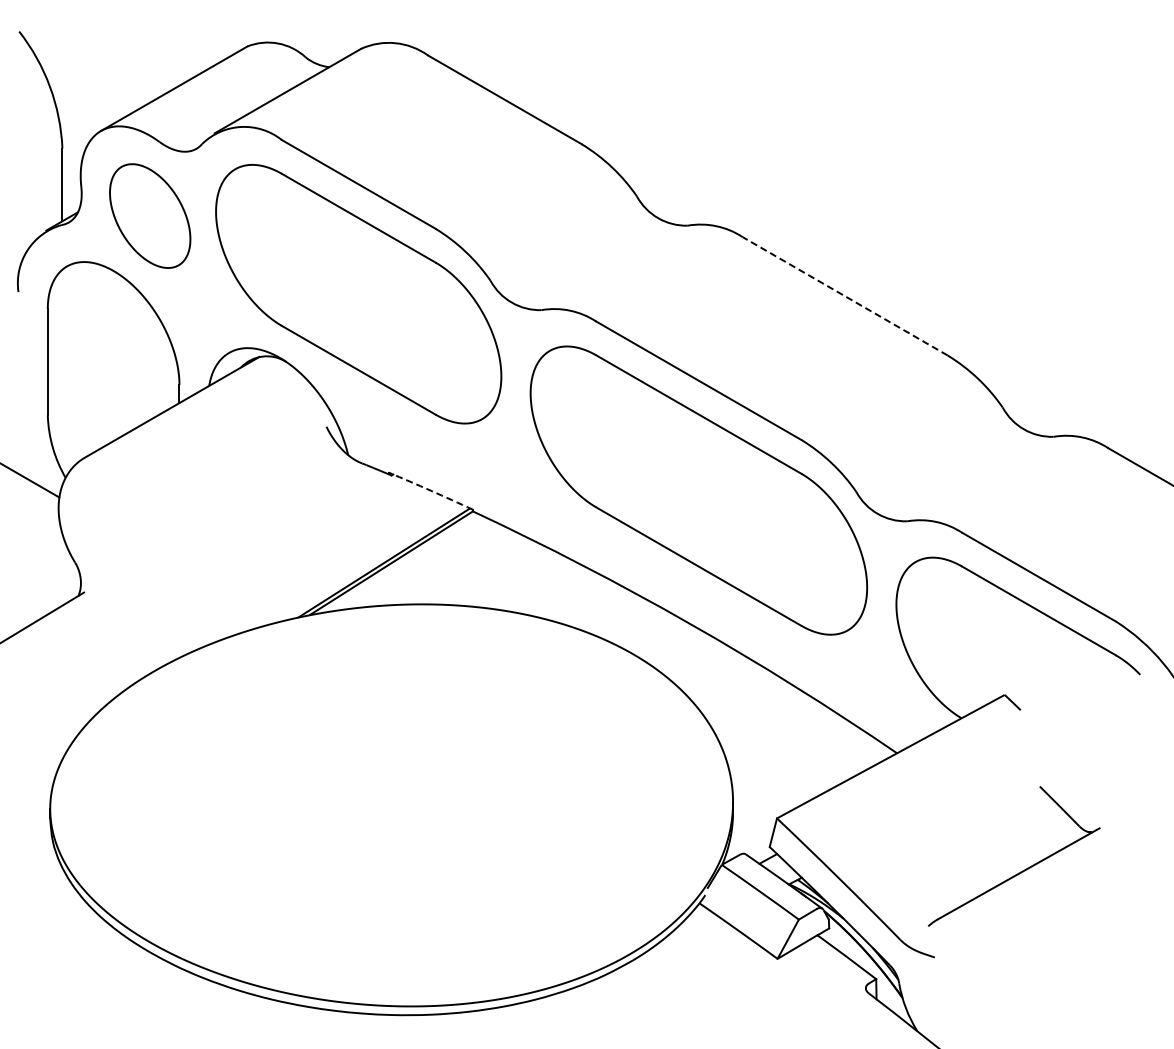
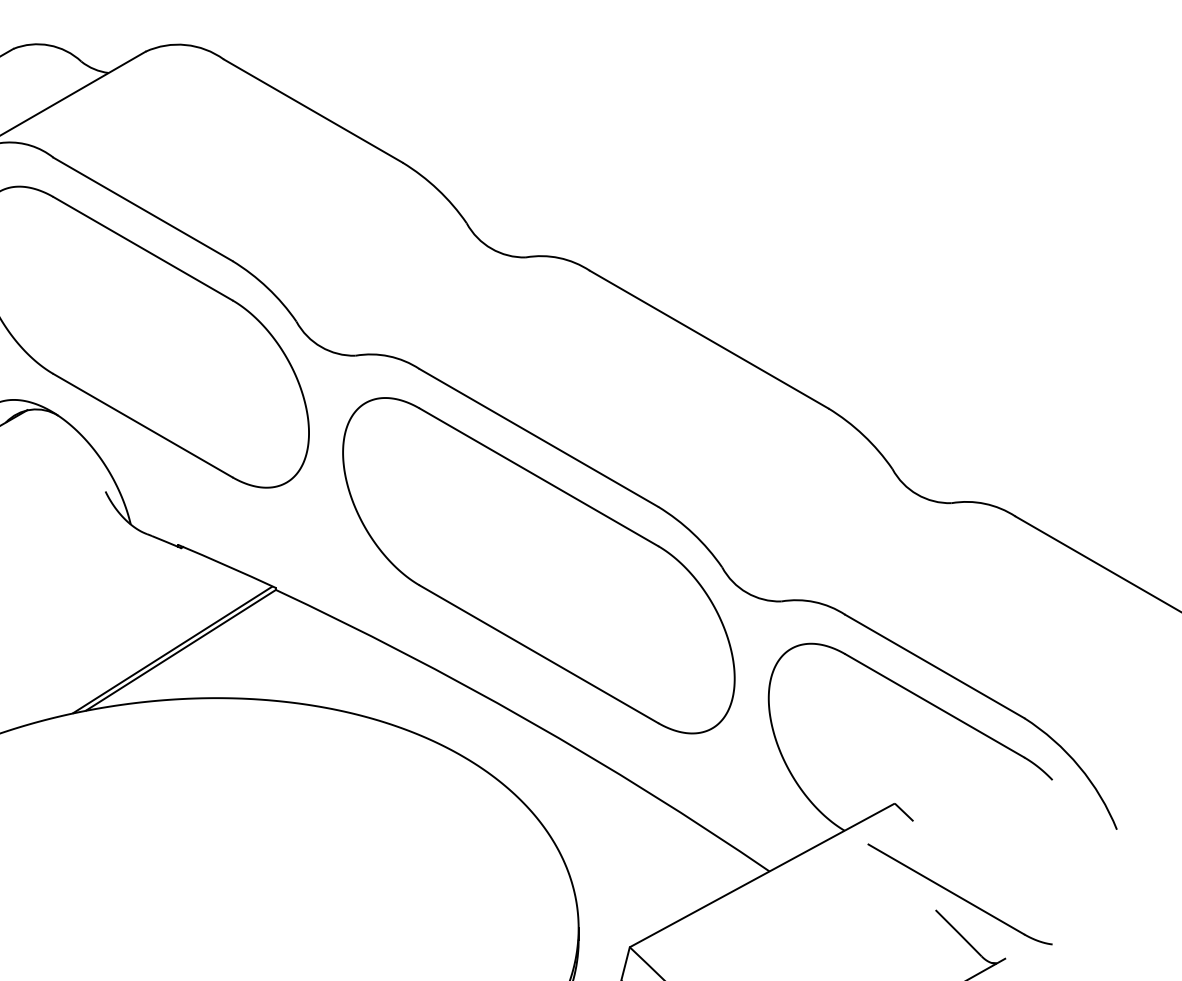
line: (844, 296) -> (708, 339), dashed -> solid
arc: (431, 490) -> (227, 565), dashed -> solid
part: (1060, 772) -> (959, 893), added

